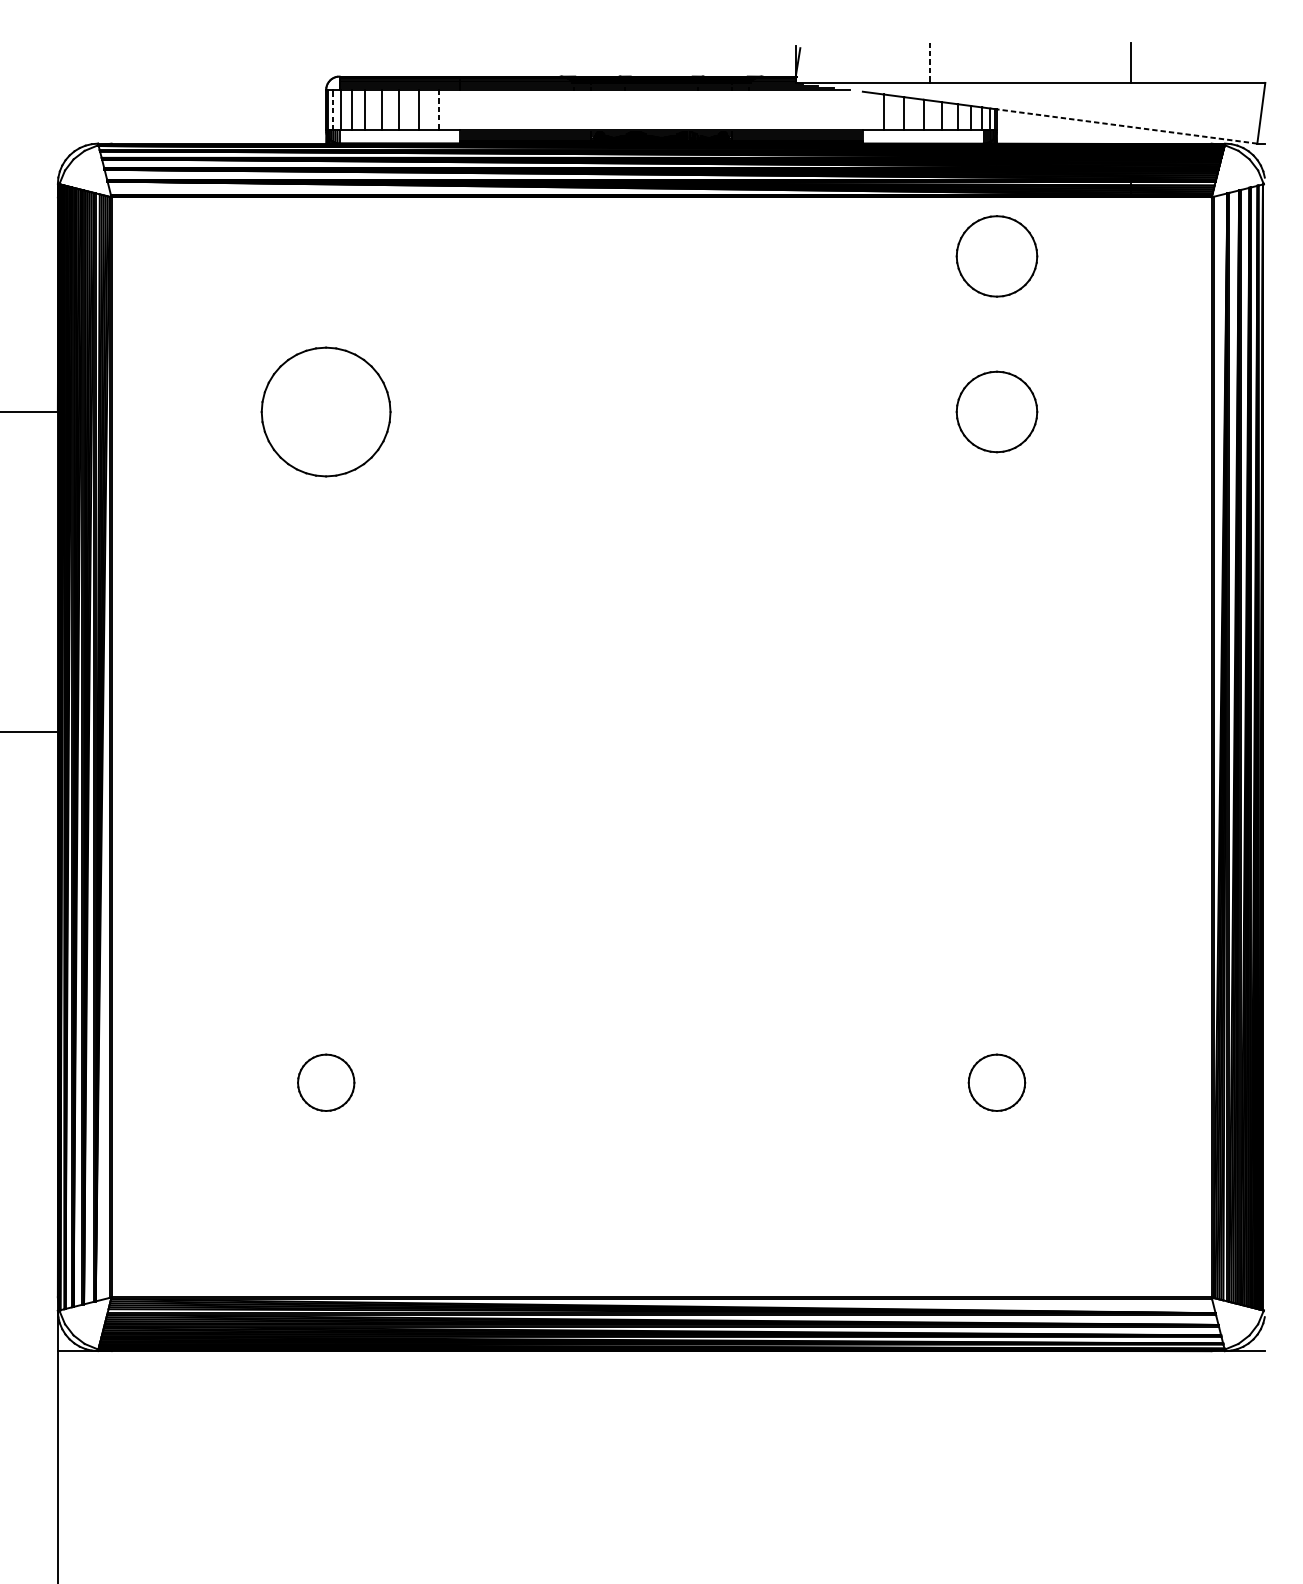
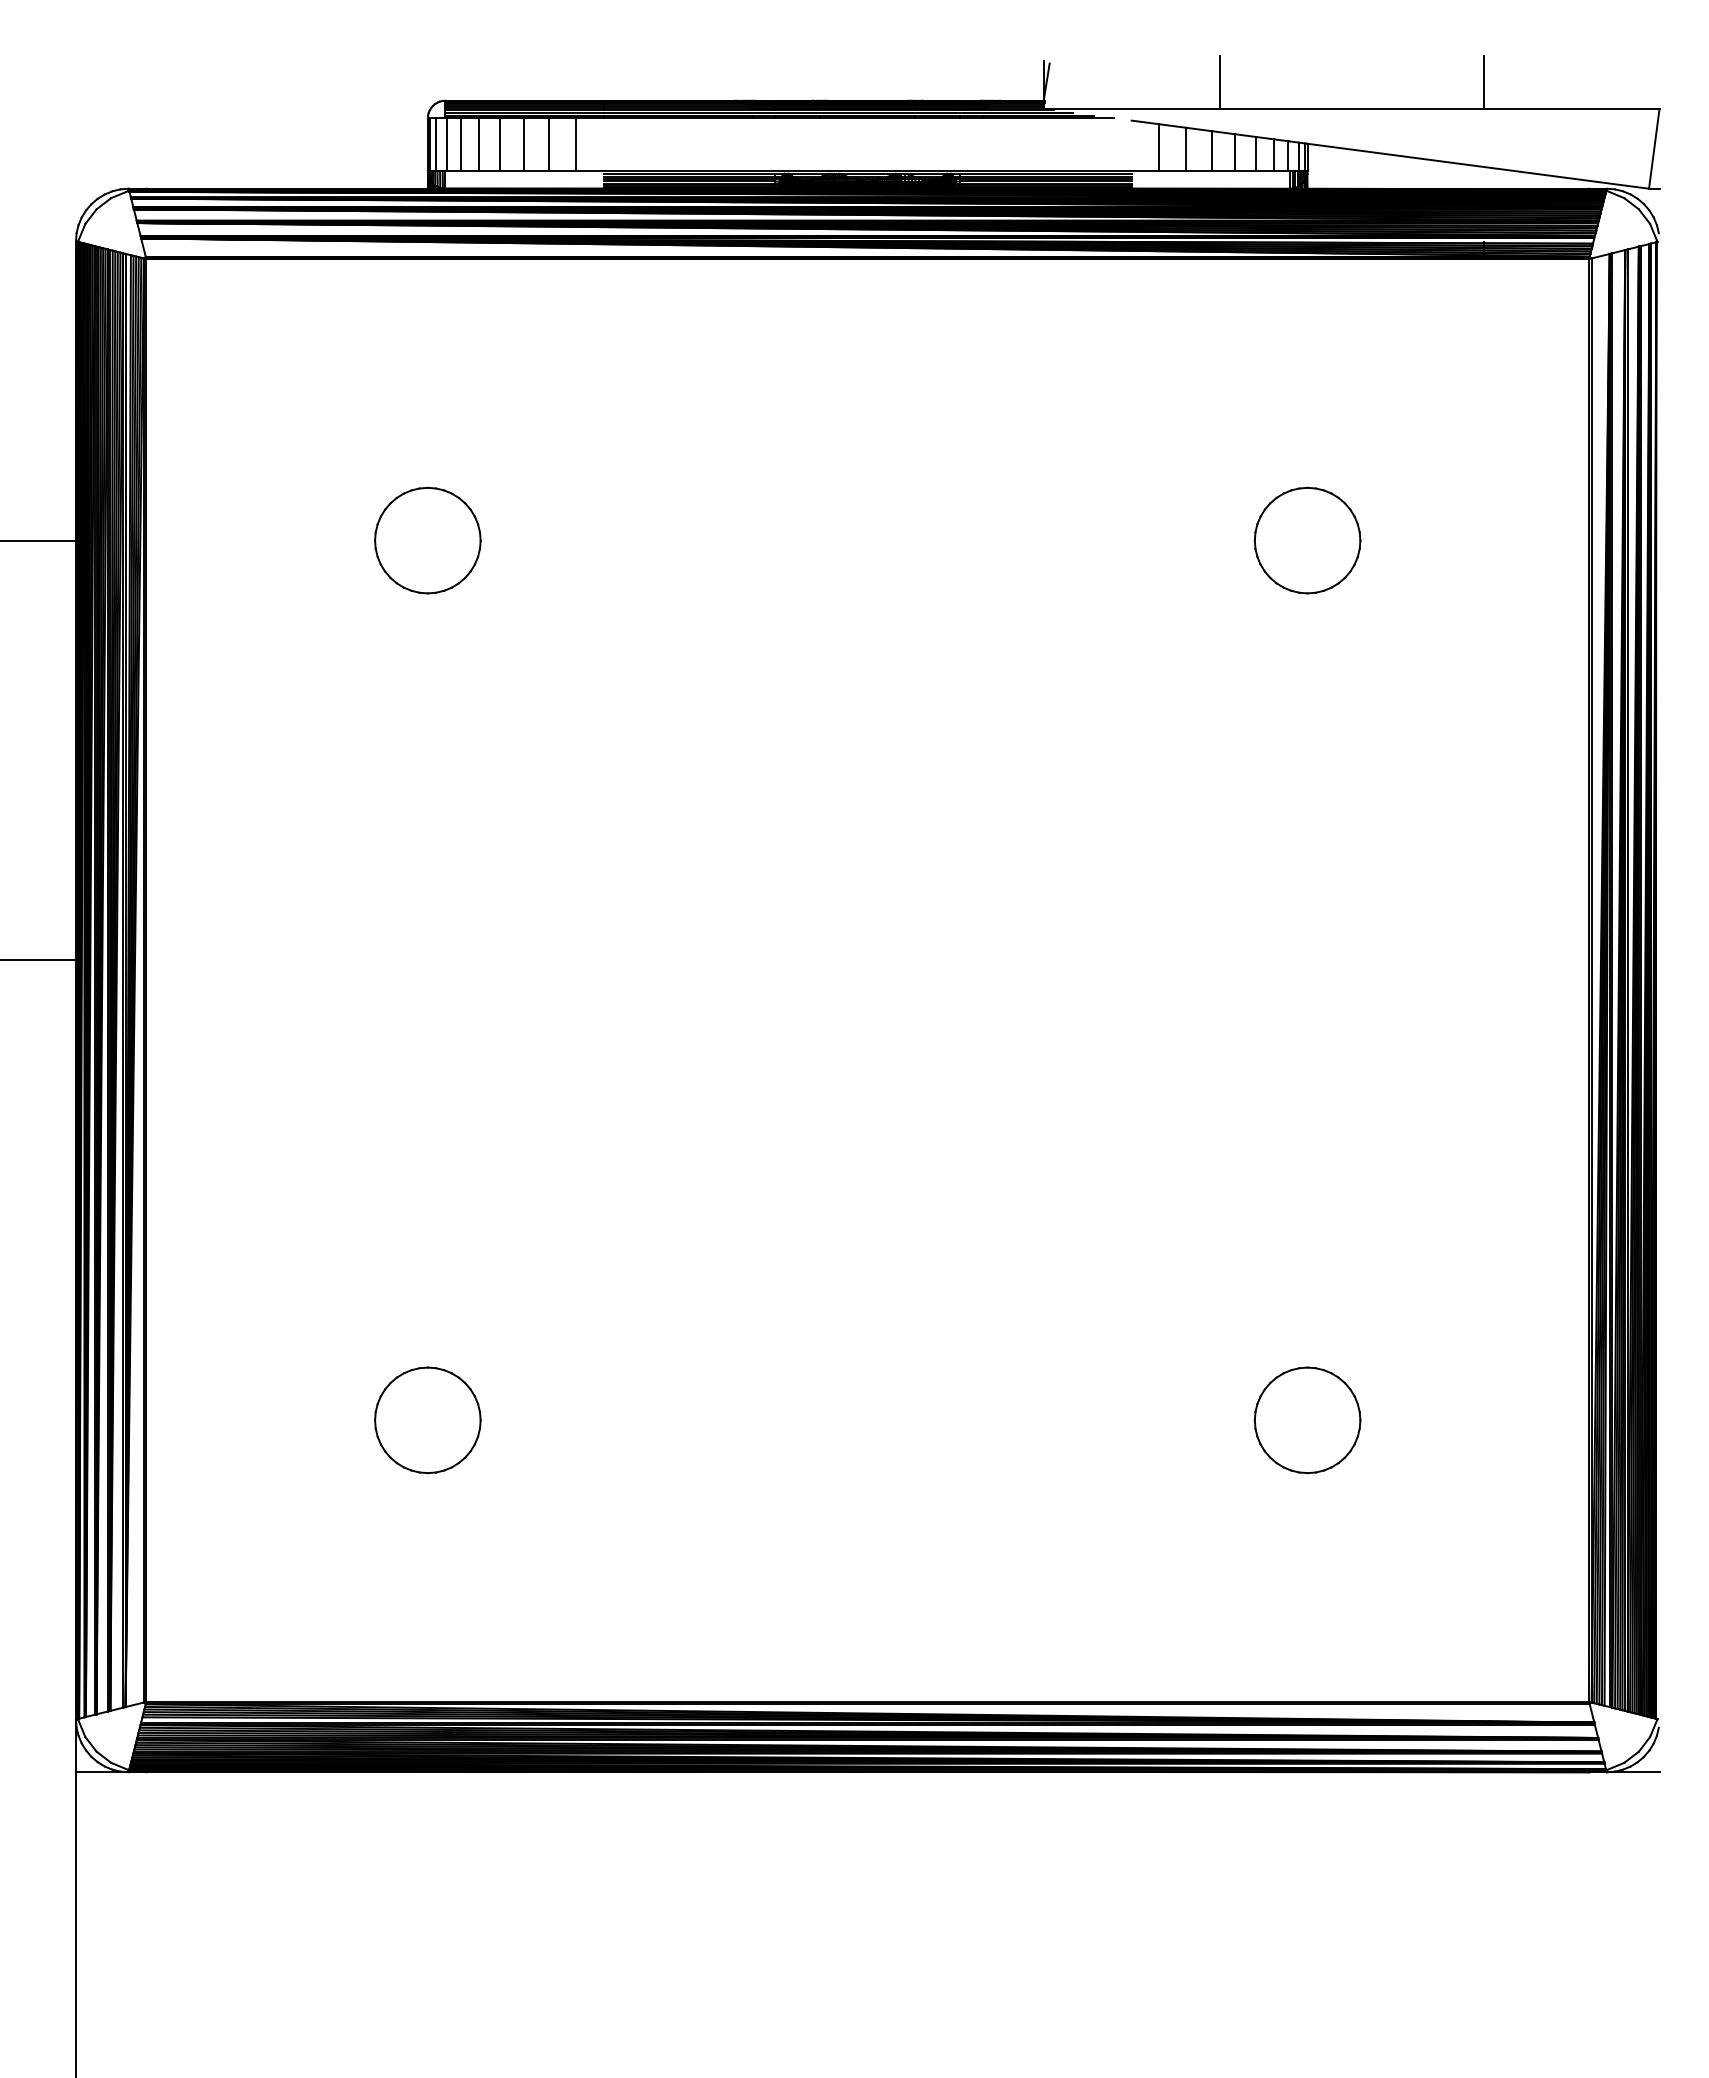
line: (929, 63) -> (1219, 83), dashed -> solid
line: (332, 109) -> (436, 144), dashed -> solid
line: (439, 110) -> (576, 145), dashed -> solid
line: (1126, 126) -> (1477, 166), dashed -> solid
part: (996, 256) -> (1307, 336), removed
part: (325, 411) -> (427, 540), size x0.62
part: (325, 1082) -> (427, 1420), size x1.43
part: (996, 1082) -> (1307, 1420), size x1.43

